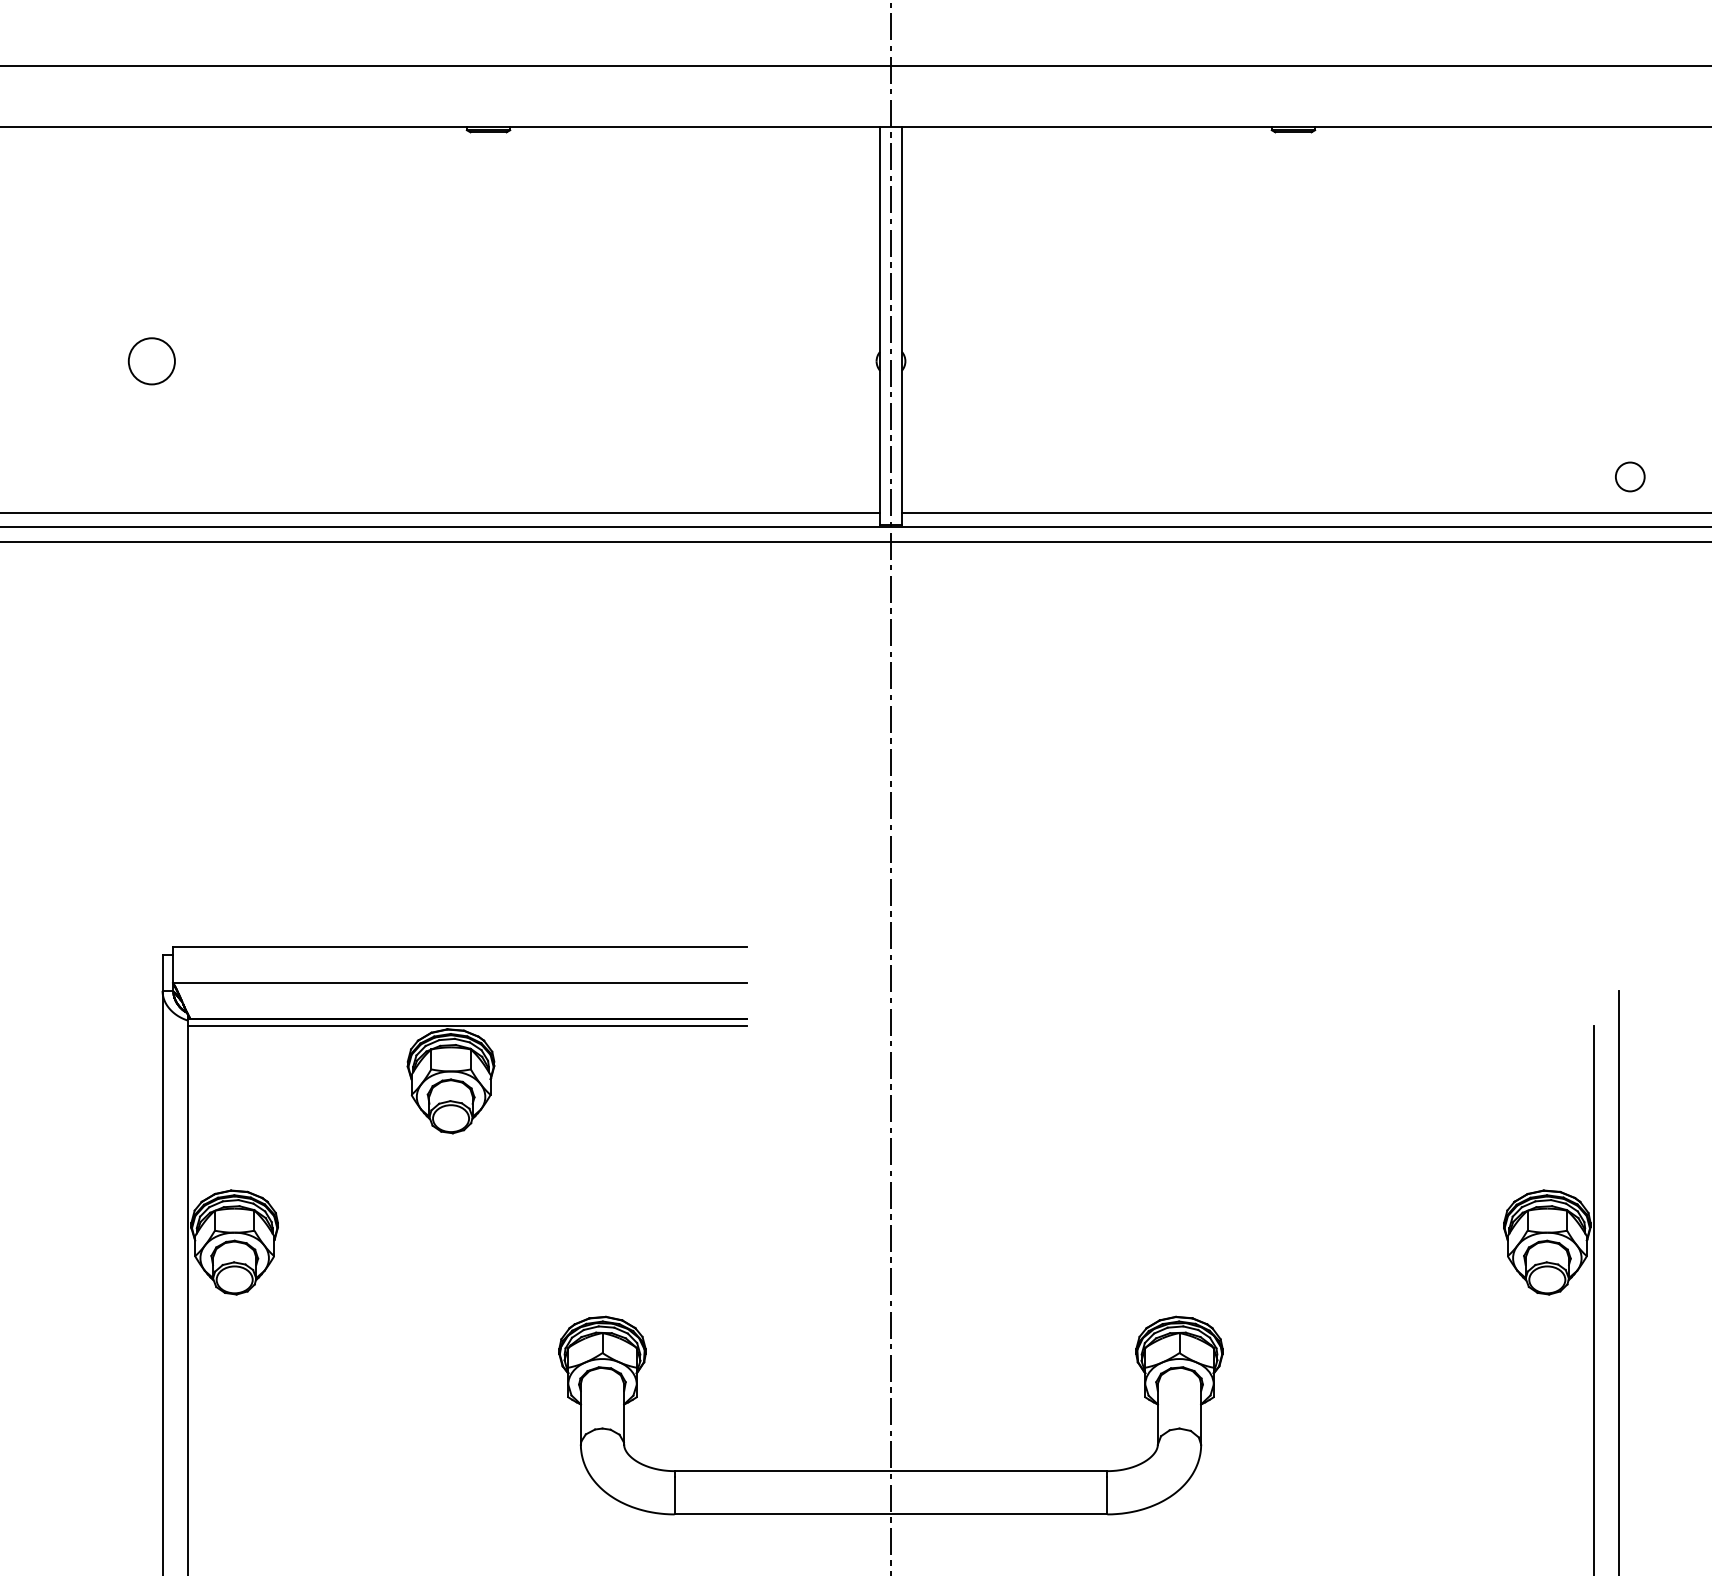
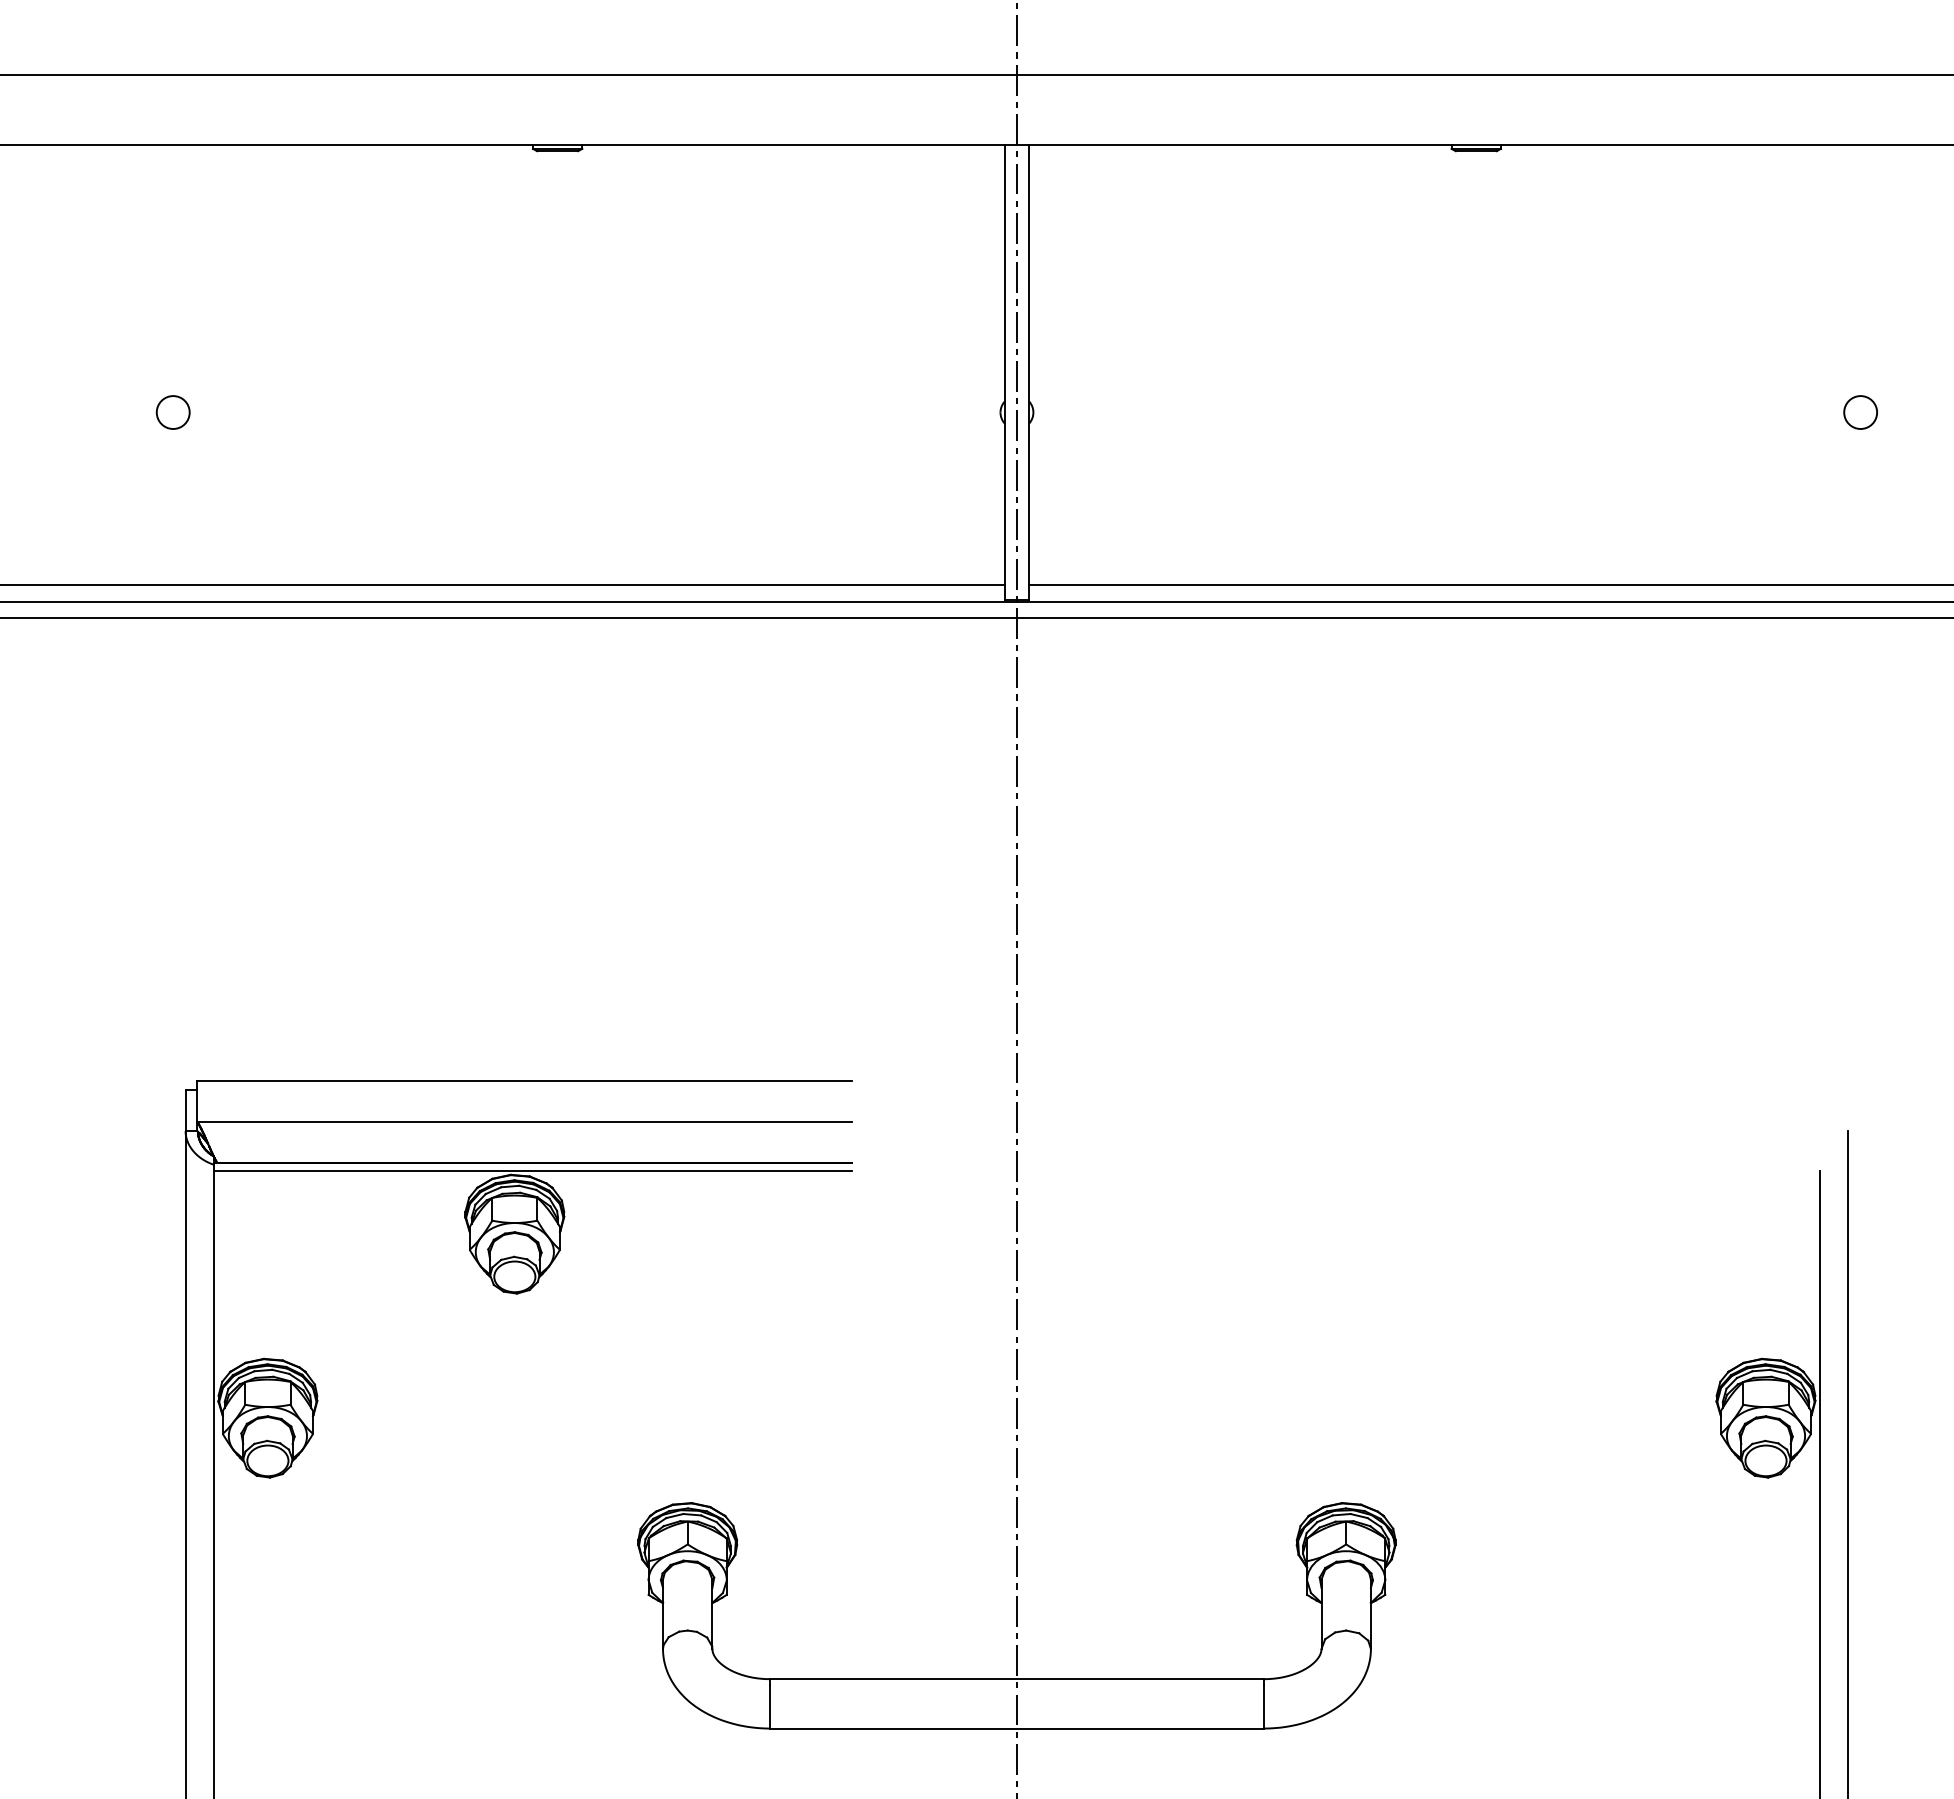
circle: (151, 361) -> (172, 412), size x0.62
circle: (1630, 476) -> (1860, 412), moved

